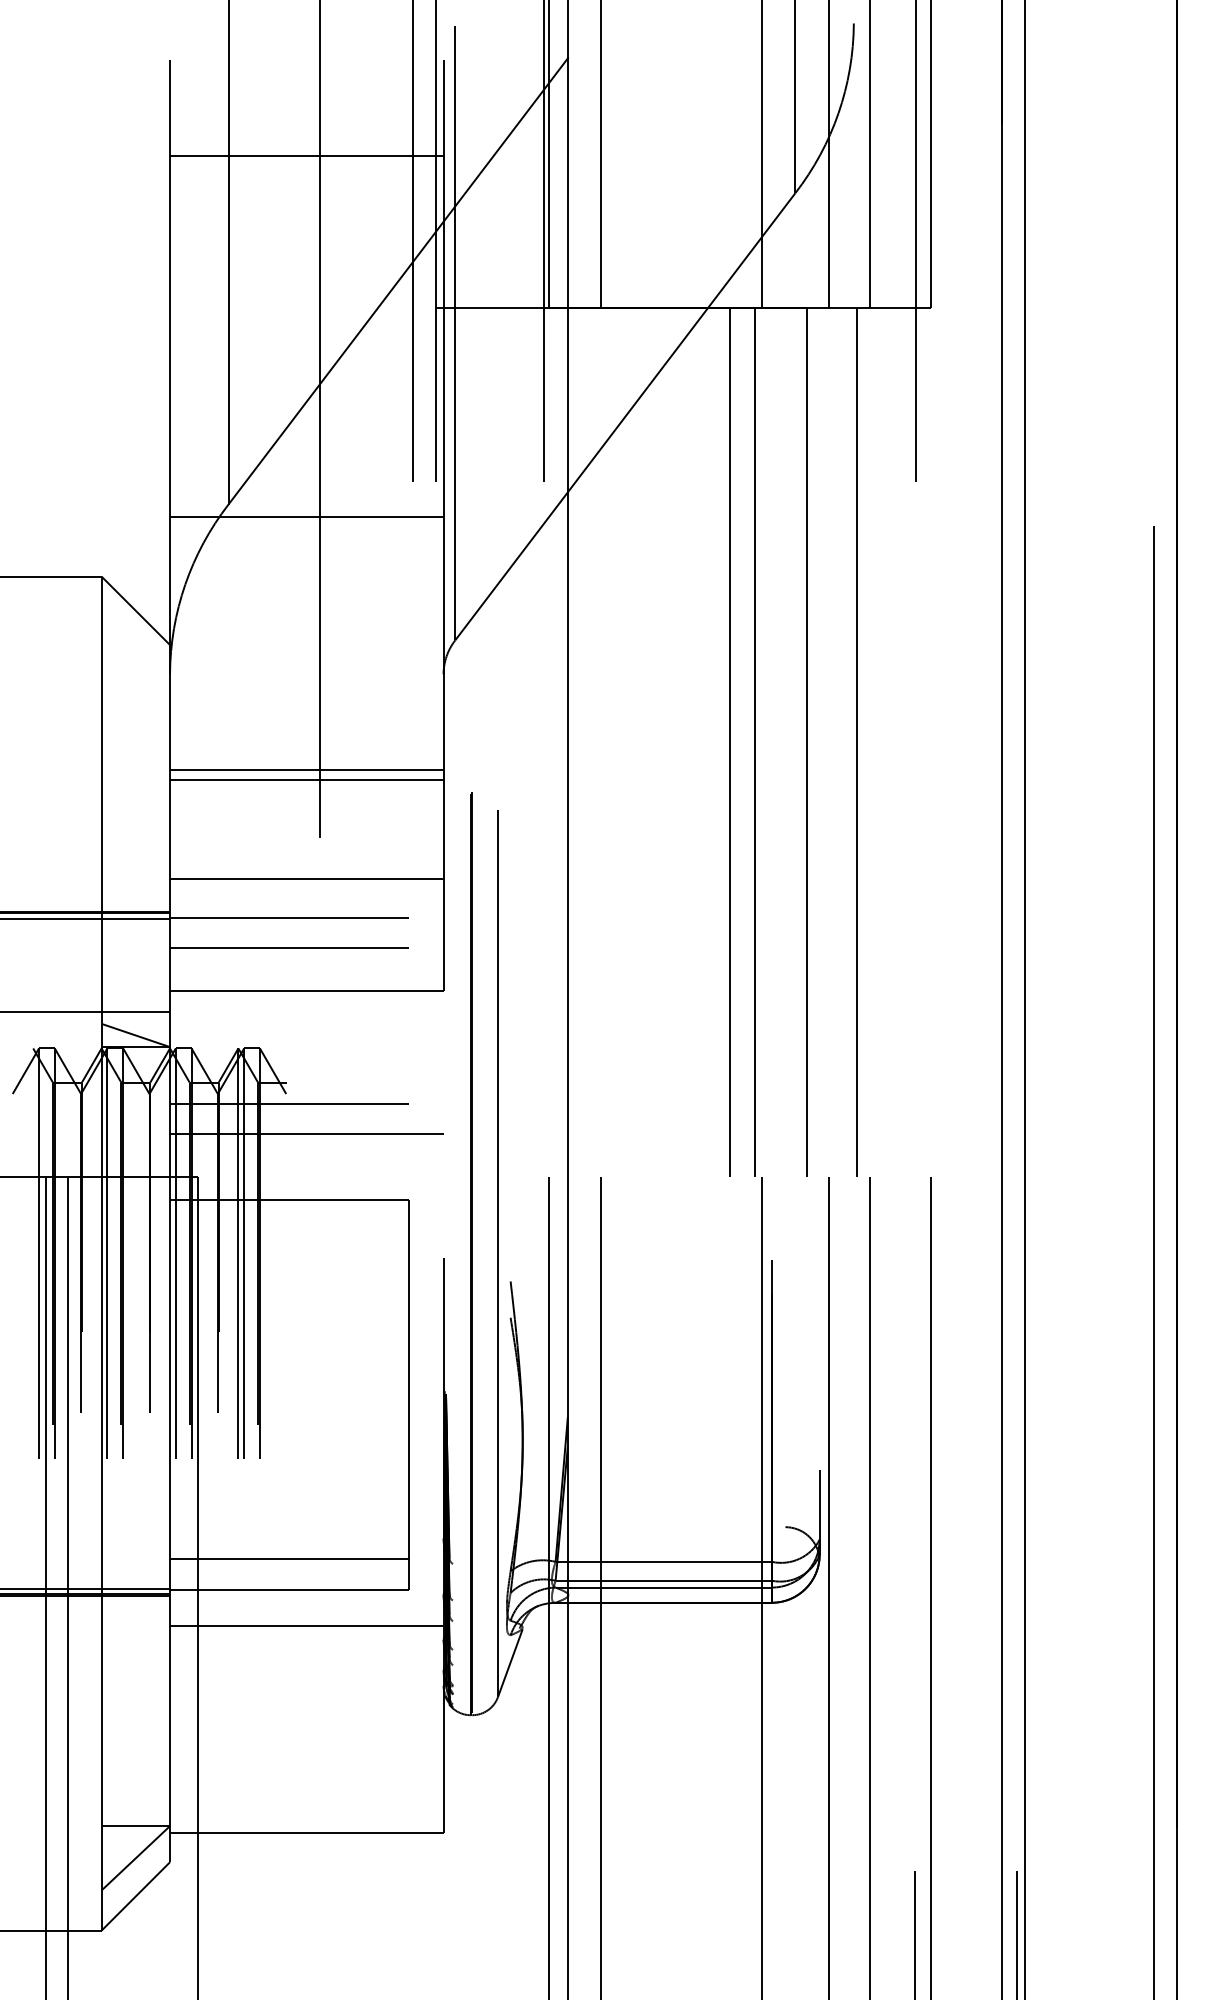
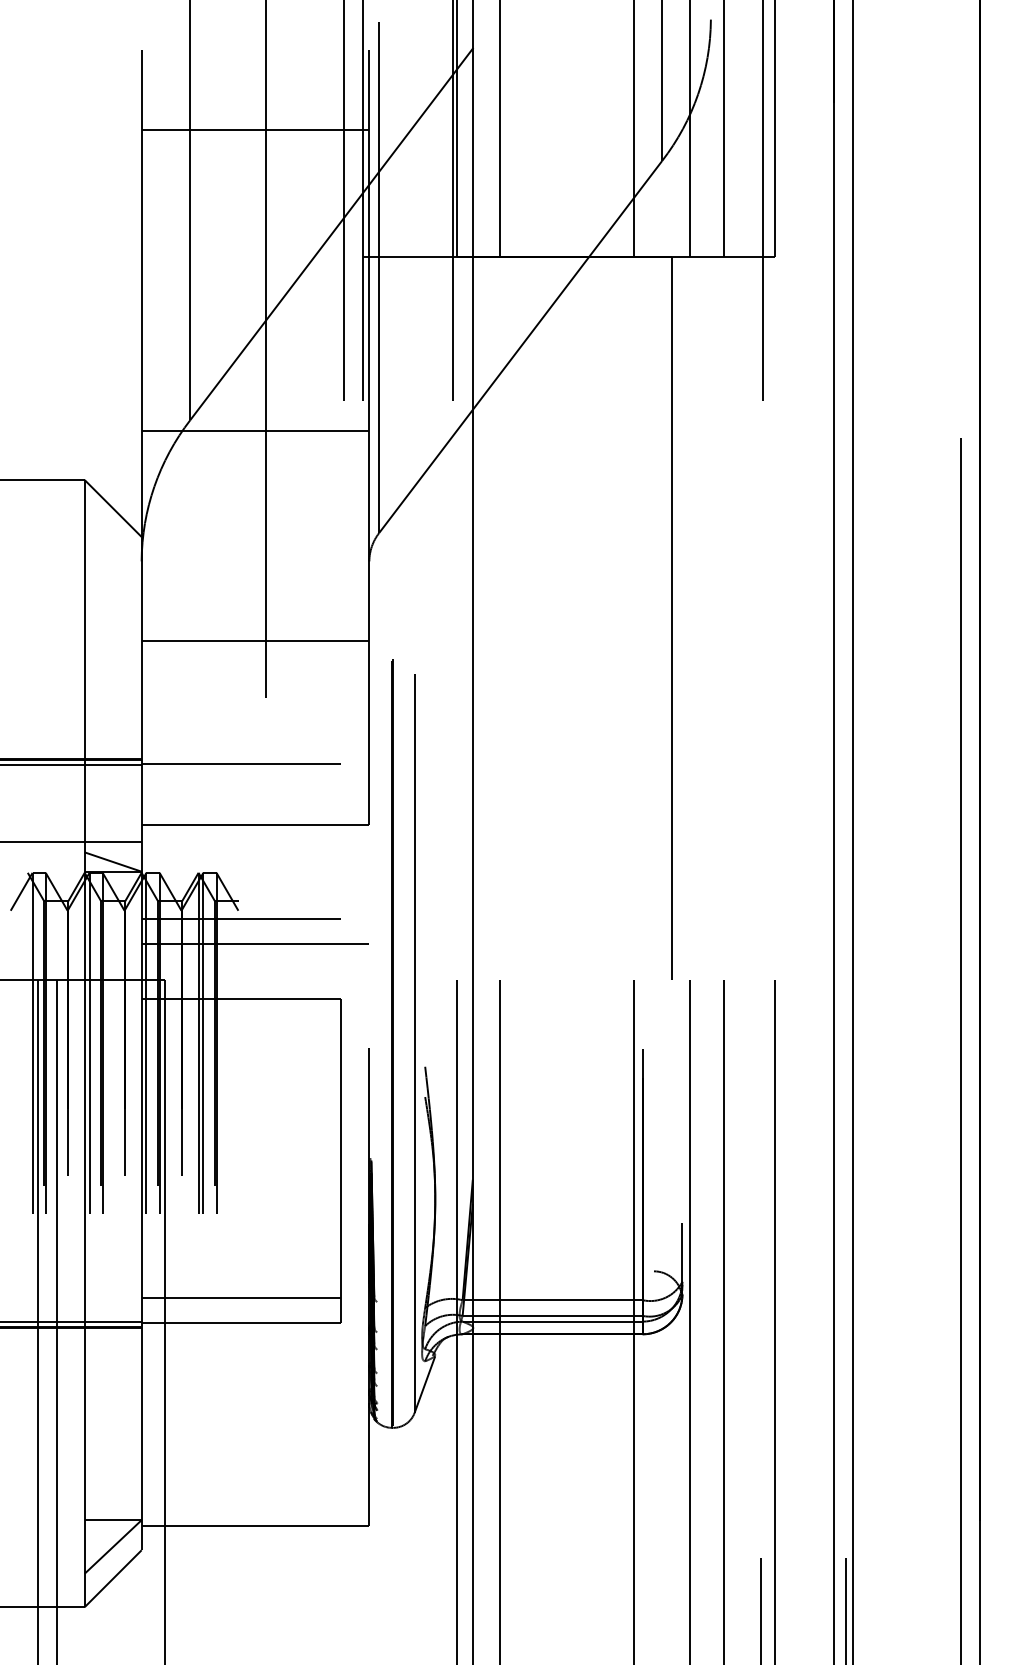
line: (729, 741) -> (607, 617), removed
line: (754, 741) -> (628, 617), removed
line: (856, 741) -> (713, 617), removed
line: (306, 780) -> (255, 649), removed
line: (306, 878) -> (255, 731), removed
line: (288, 948) -> (240, 789), removed
line: (306, 1625) -> (255, 1353), removed

